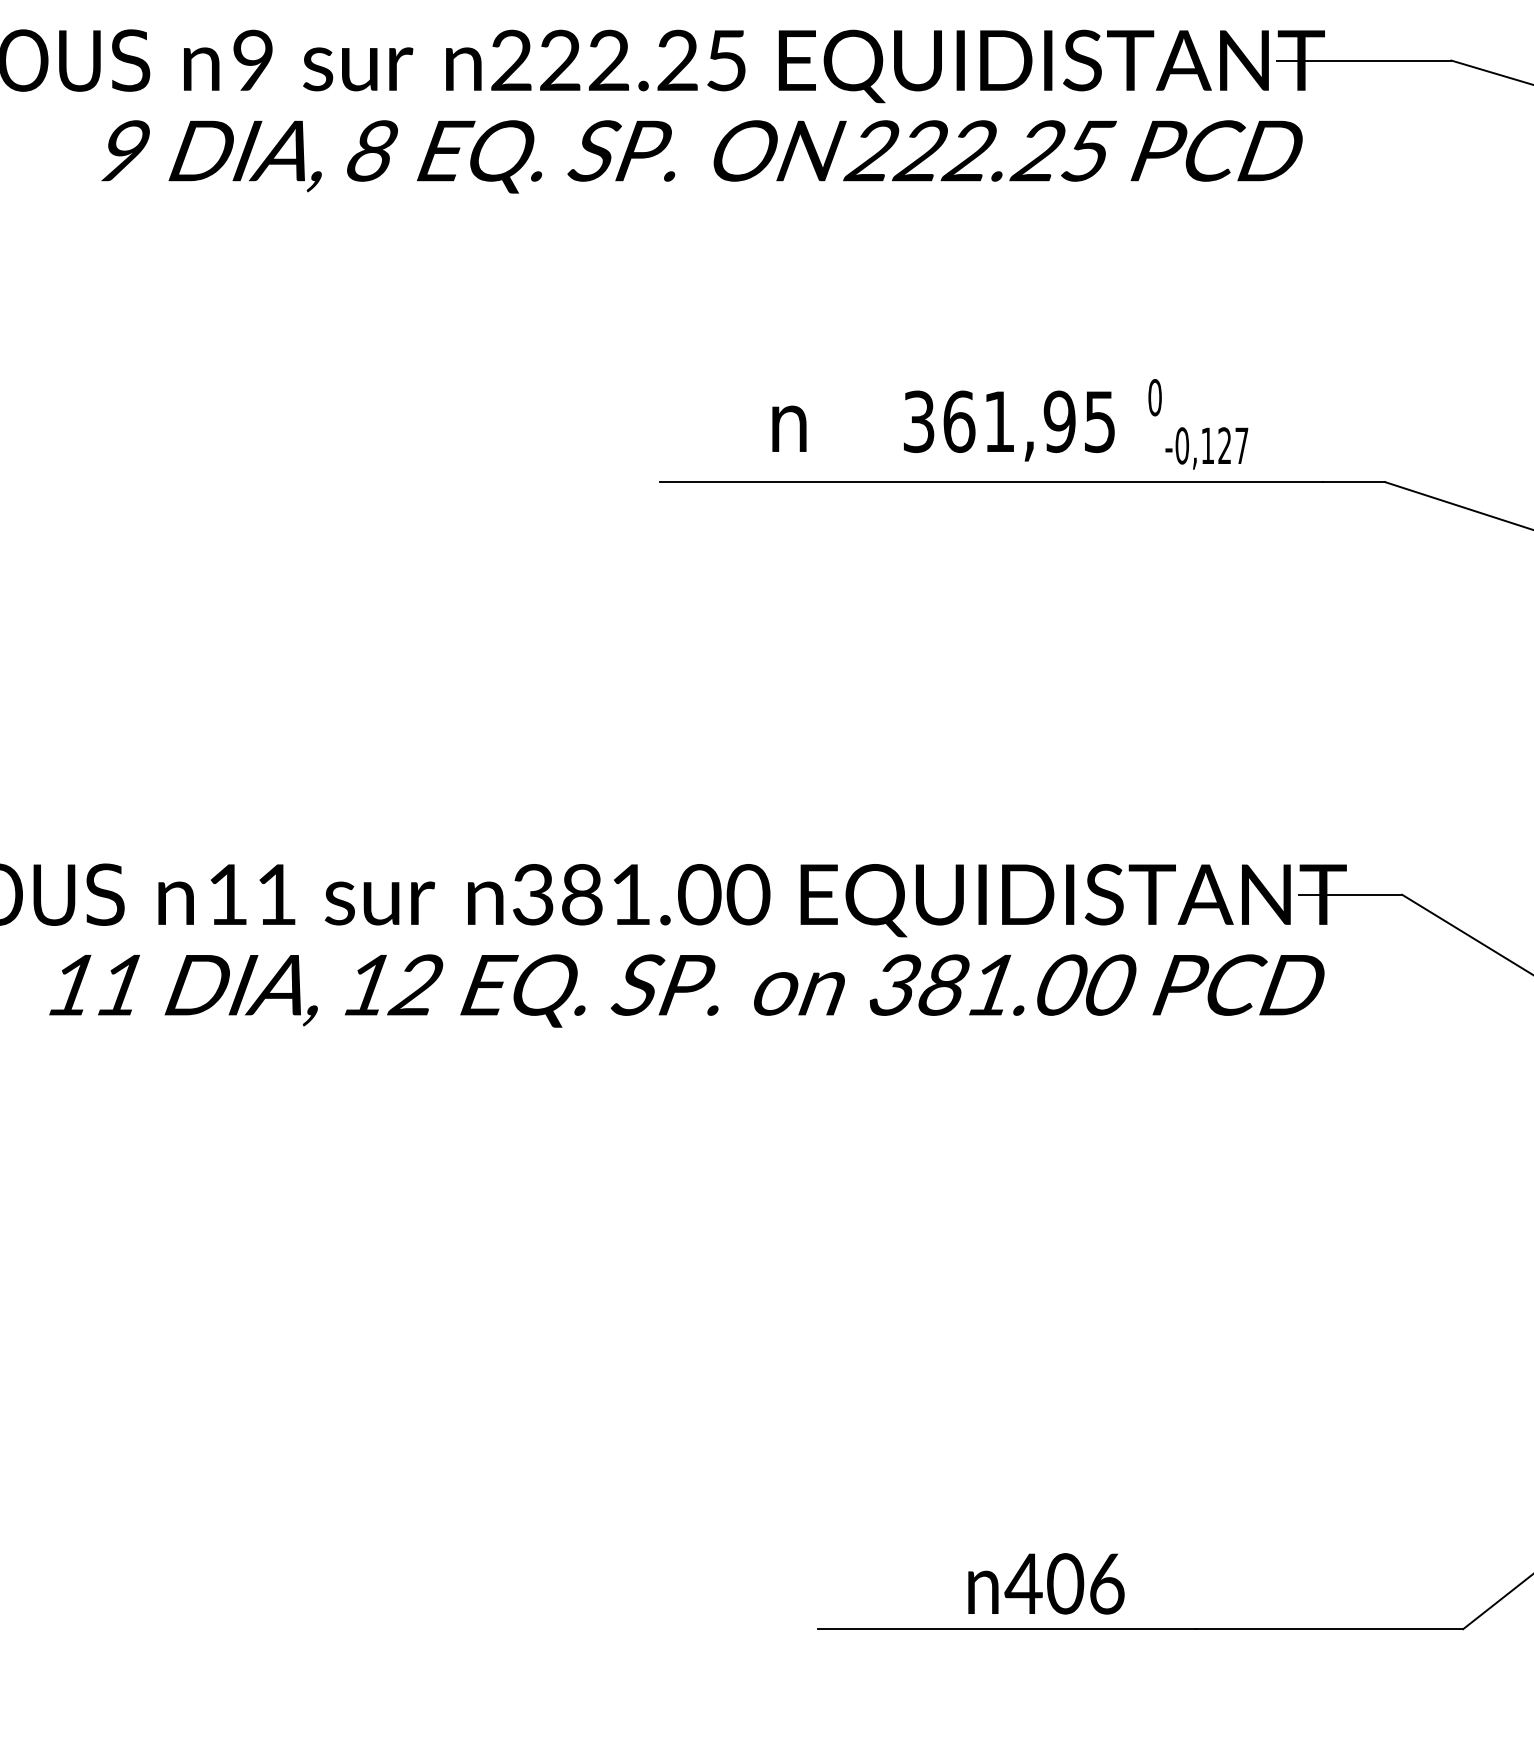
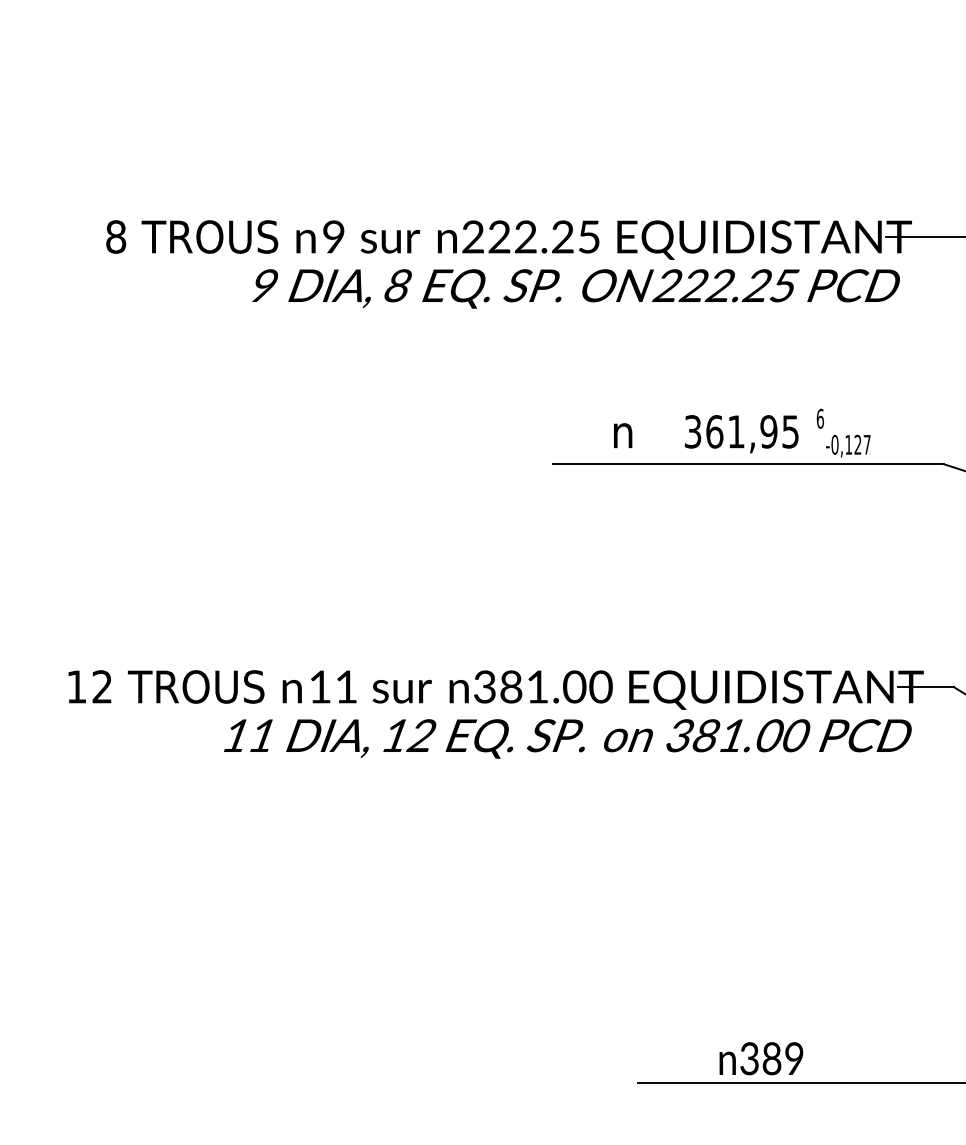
text: (1155, 397) -> (820, 418), 0 -> 6
text: (1064, 1583) -> (771, 1058), 406 -> 389

